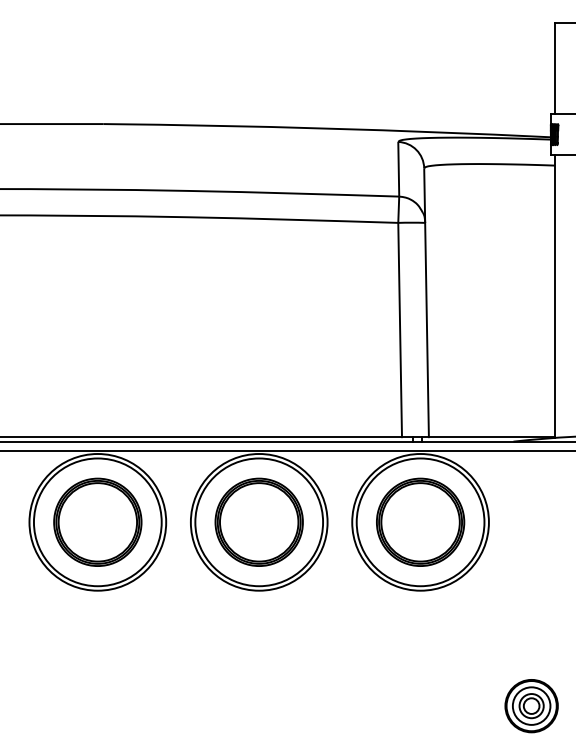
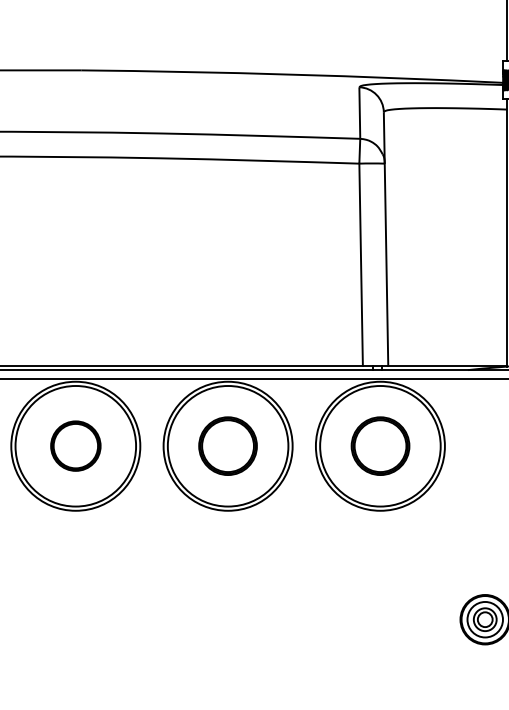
part: (97, 521) -> (75, 445), size x0.6
part: (258, 521) -> (227, 445), size x0.7
part: (420, 521) -> (380, 445), size x0.7

